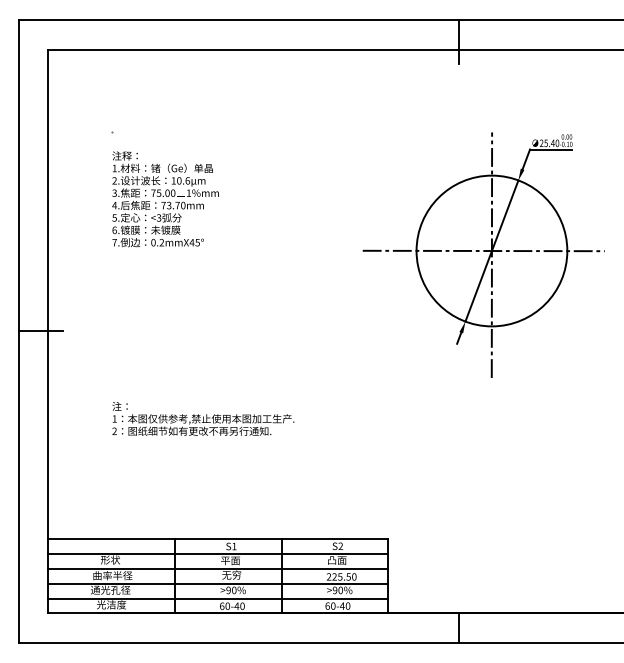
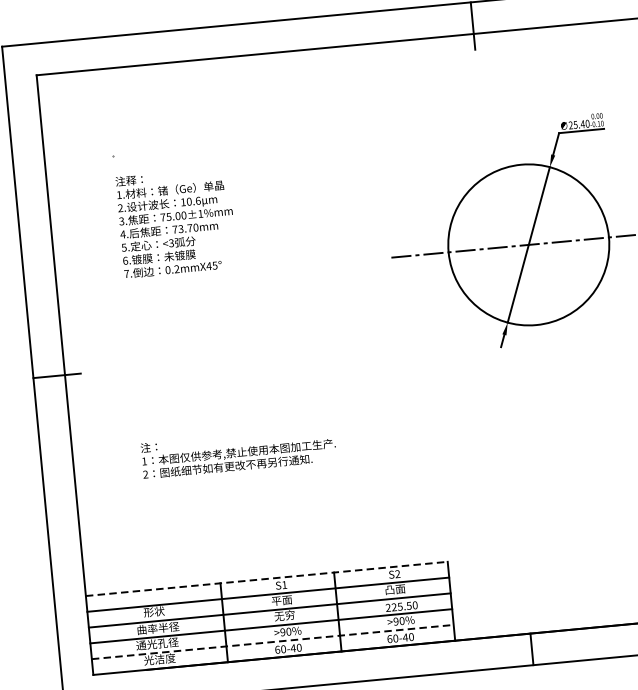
line: (491, 254) -> (528, 248), removed
line: (218, 539) -> (267, 579), solid -> dashed
line: (218, 598) -> (272, 641), solid -> dashed

